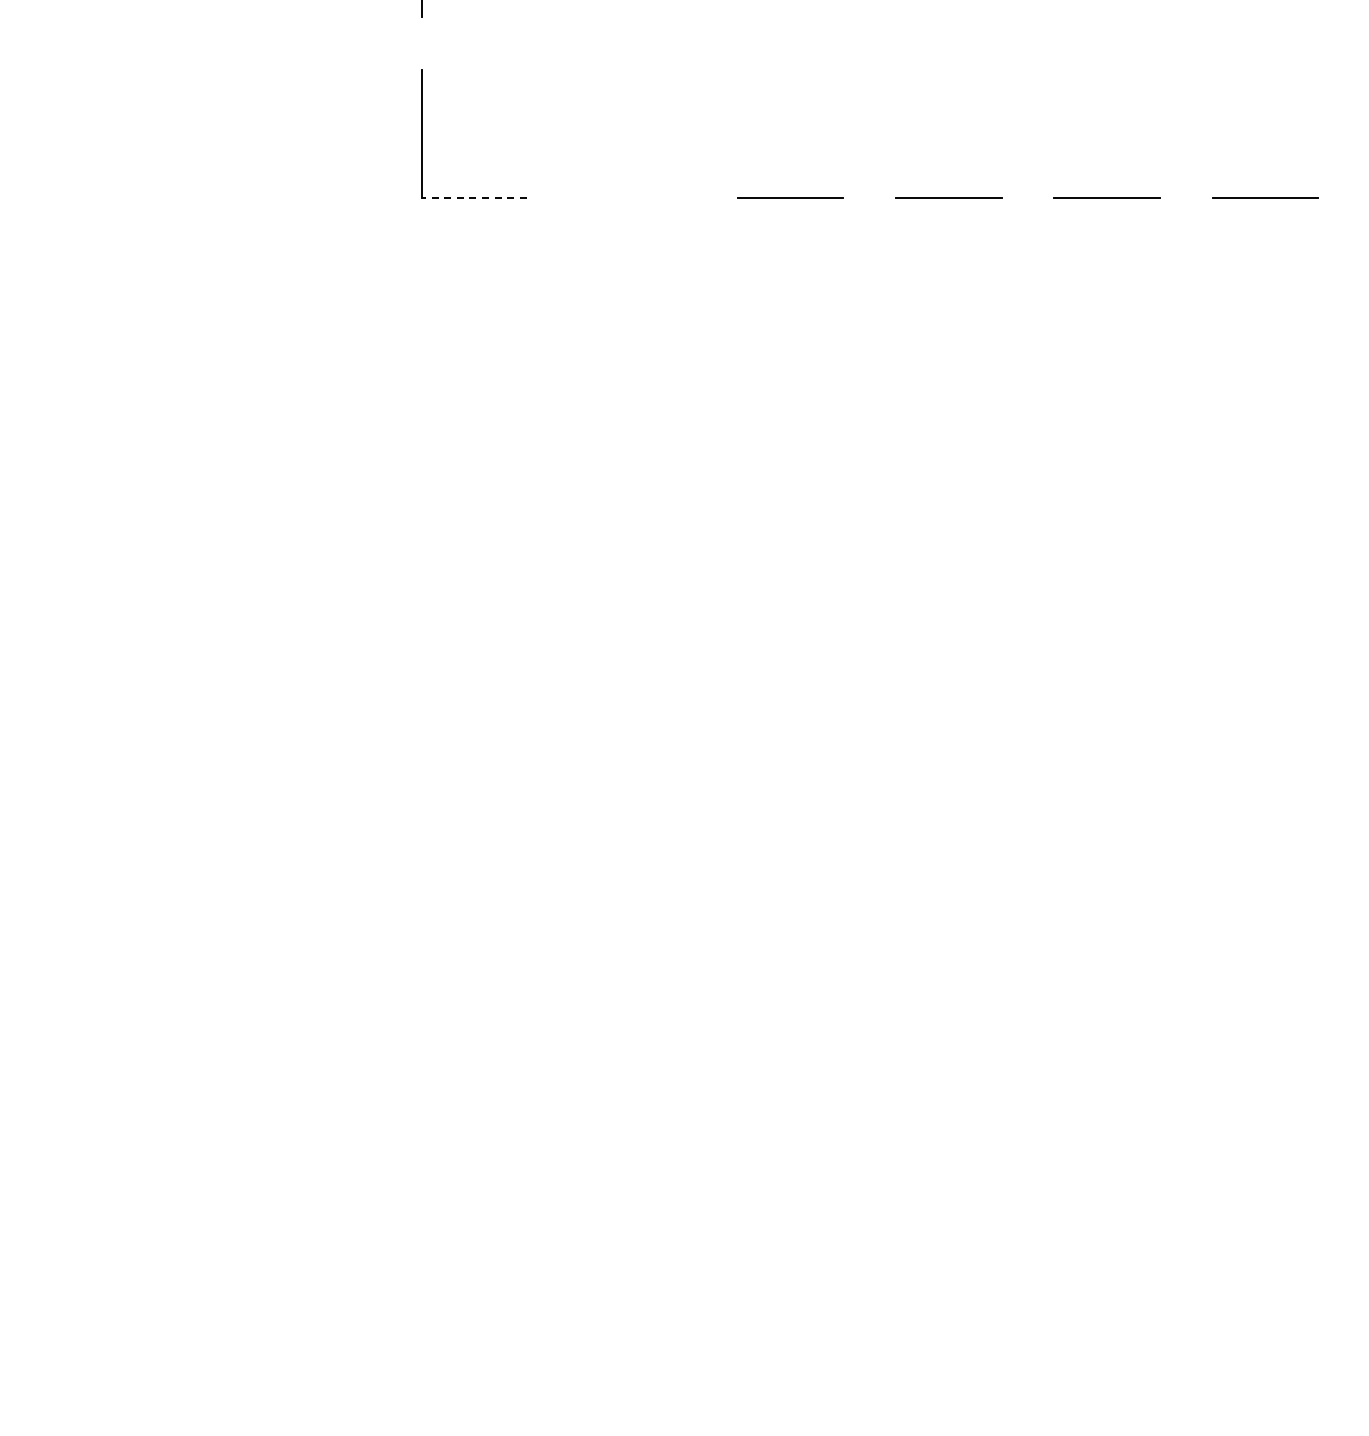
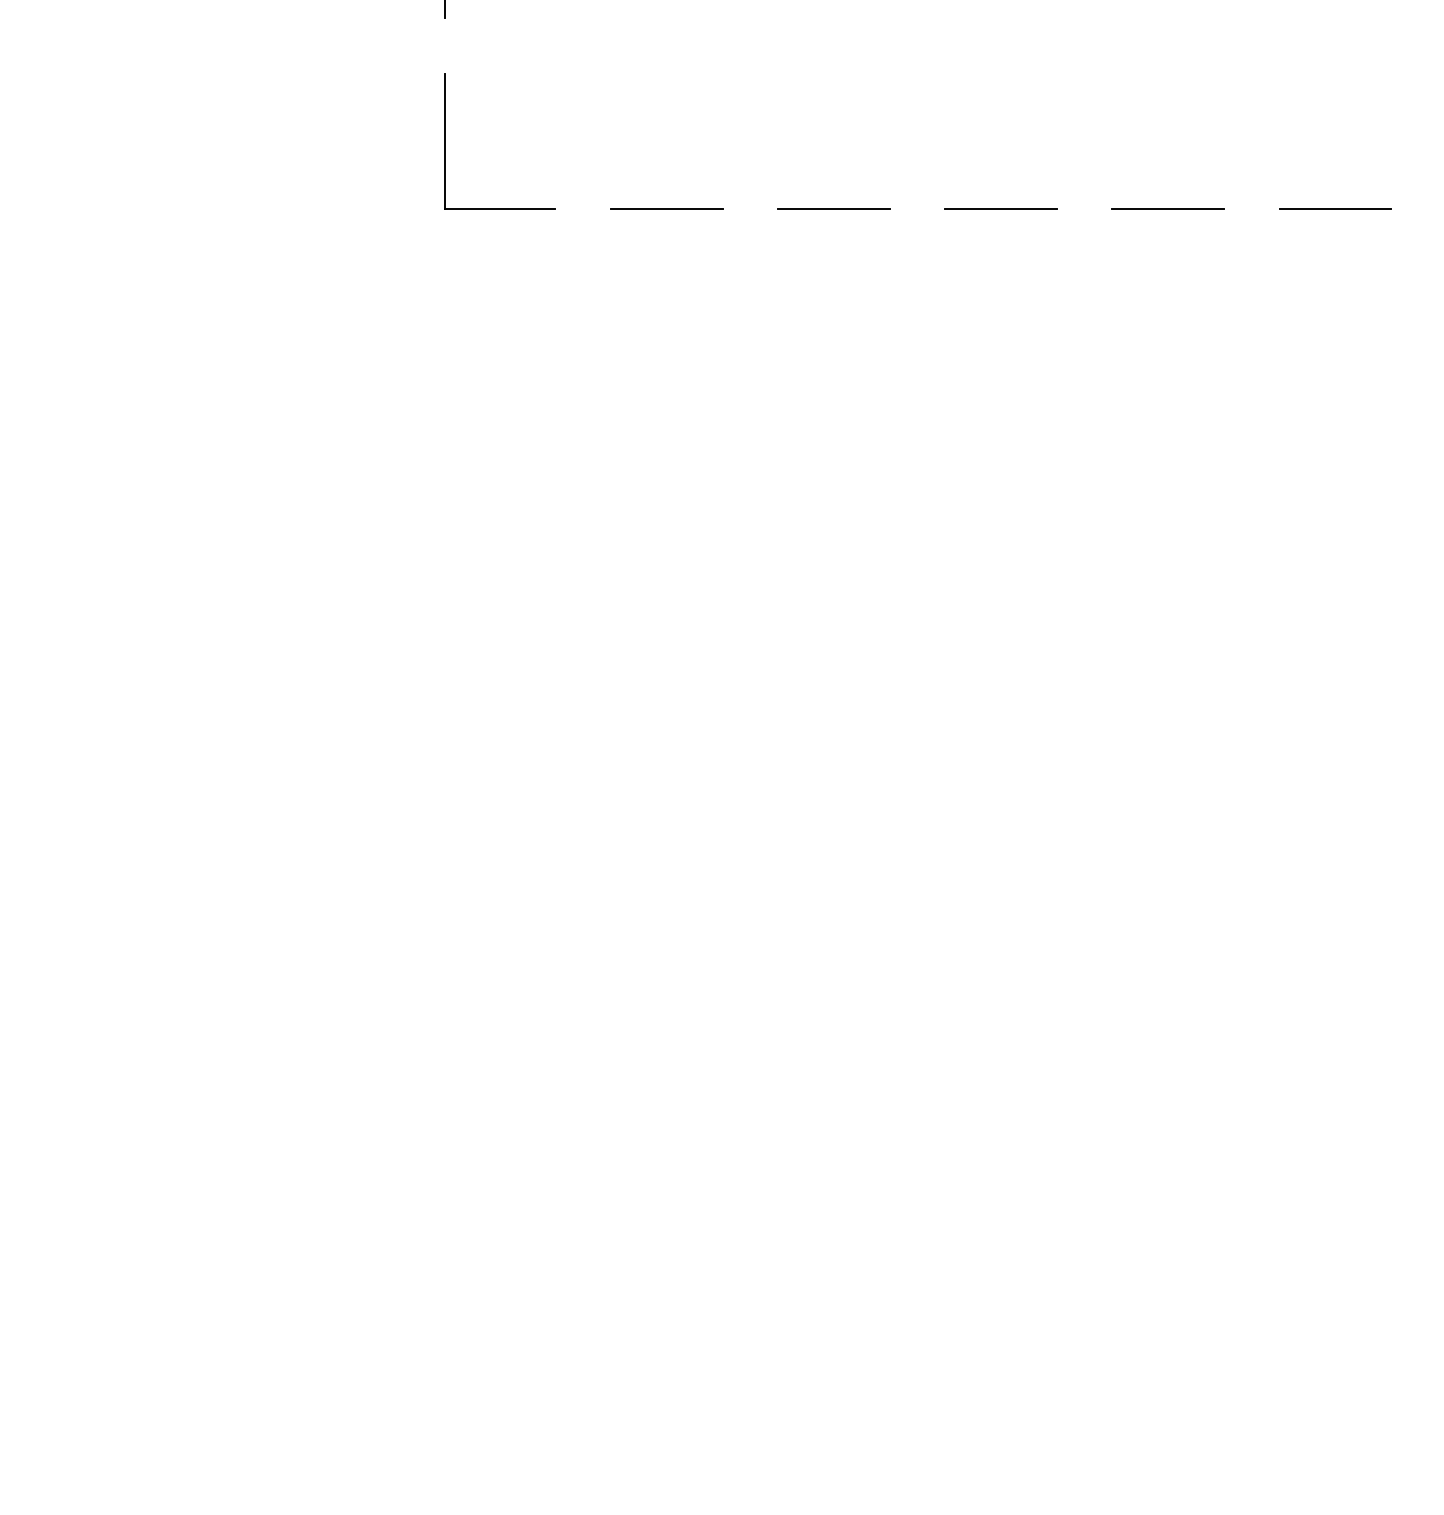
line: (473, 197) -> (499, 208), dashed -> solid
line: (631, 197) -> (666, 208), added

